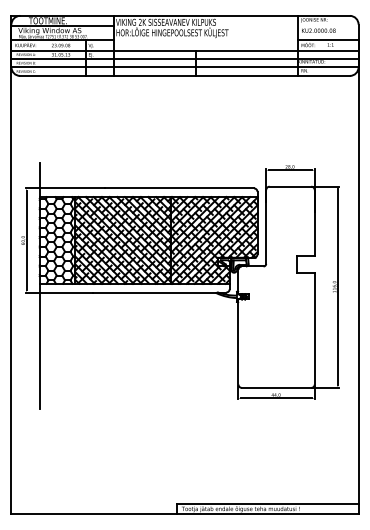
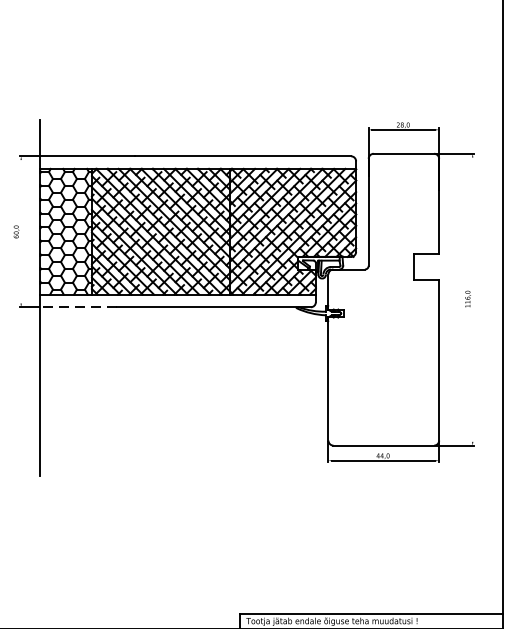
line: (26, 240) -> (21, 231), removed
line: (337, 287) -> (472, 299), removed
line: (65, 292) -> (77, 307), solid -> dashed

